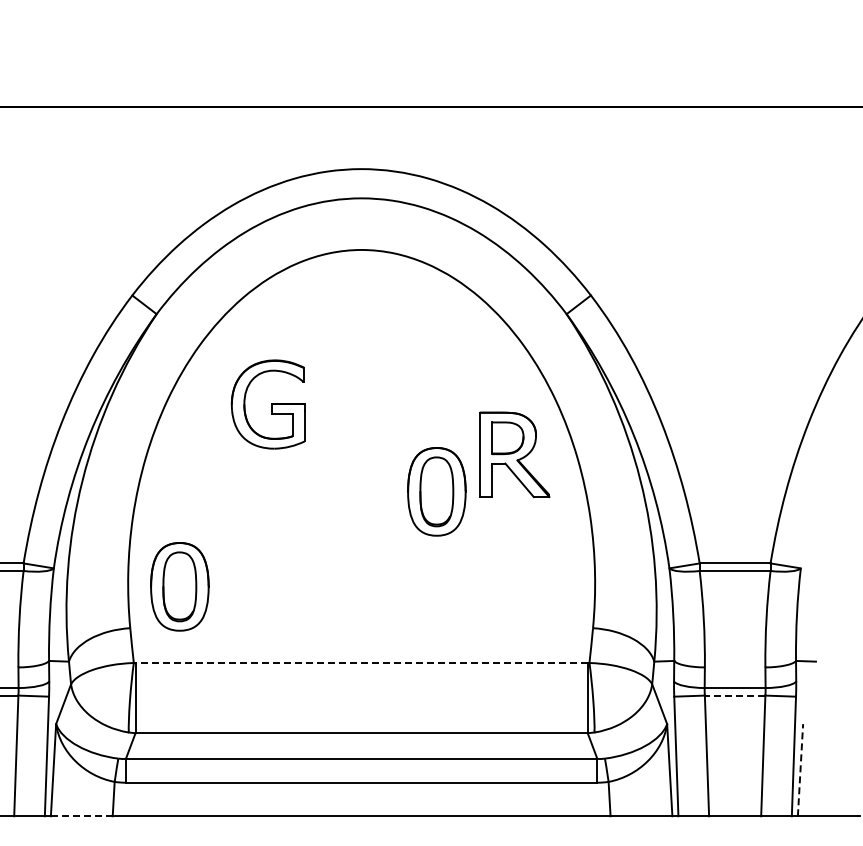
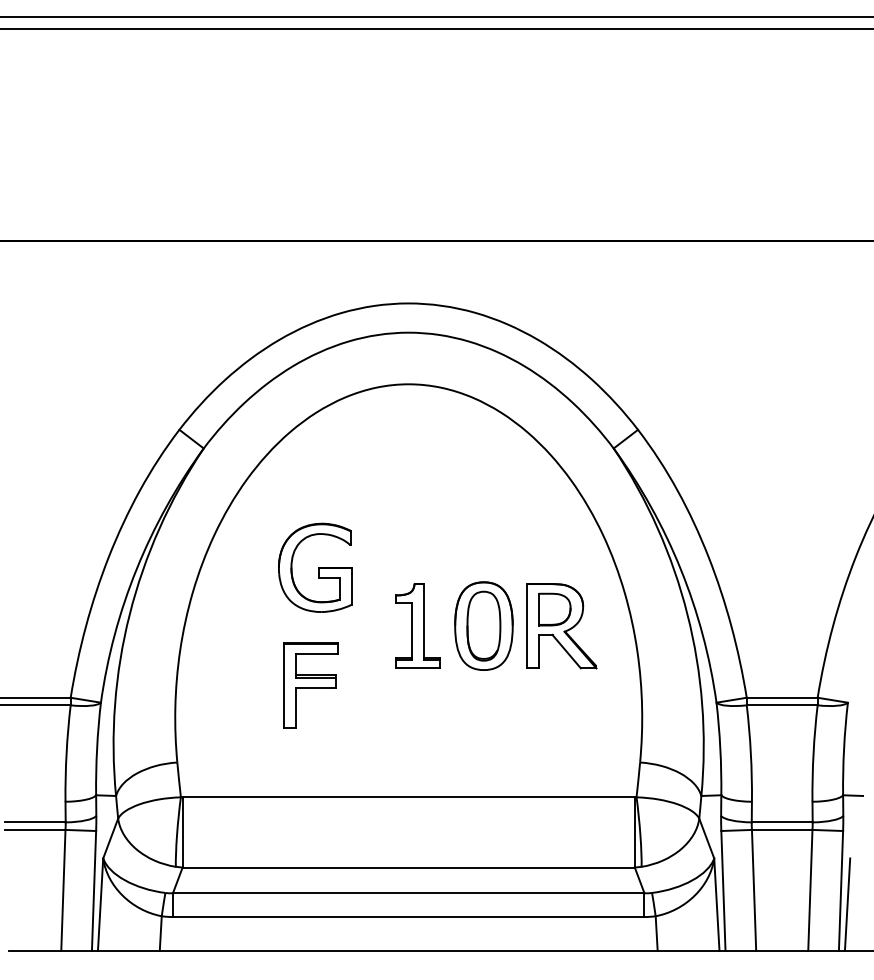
part: (268, 404) -> (315, 567), moved
part: (514, 455) -> (561, 626), moved
part: (370, 491) -> (417, 625), added
part: (263, 551) -> (310, 685), added
part: (179, 586) -> (226, 720), removed
line: (361, 663) -> (408, 797), dashed -> solid
line: (734, 695) -> (781, 829), dashed -> solid
line: (800, 770) -> (847, 904), dashed -> solid
line: (81, 816) -> (128, 950), dashed -> solid

